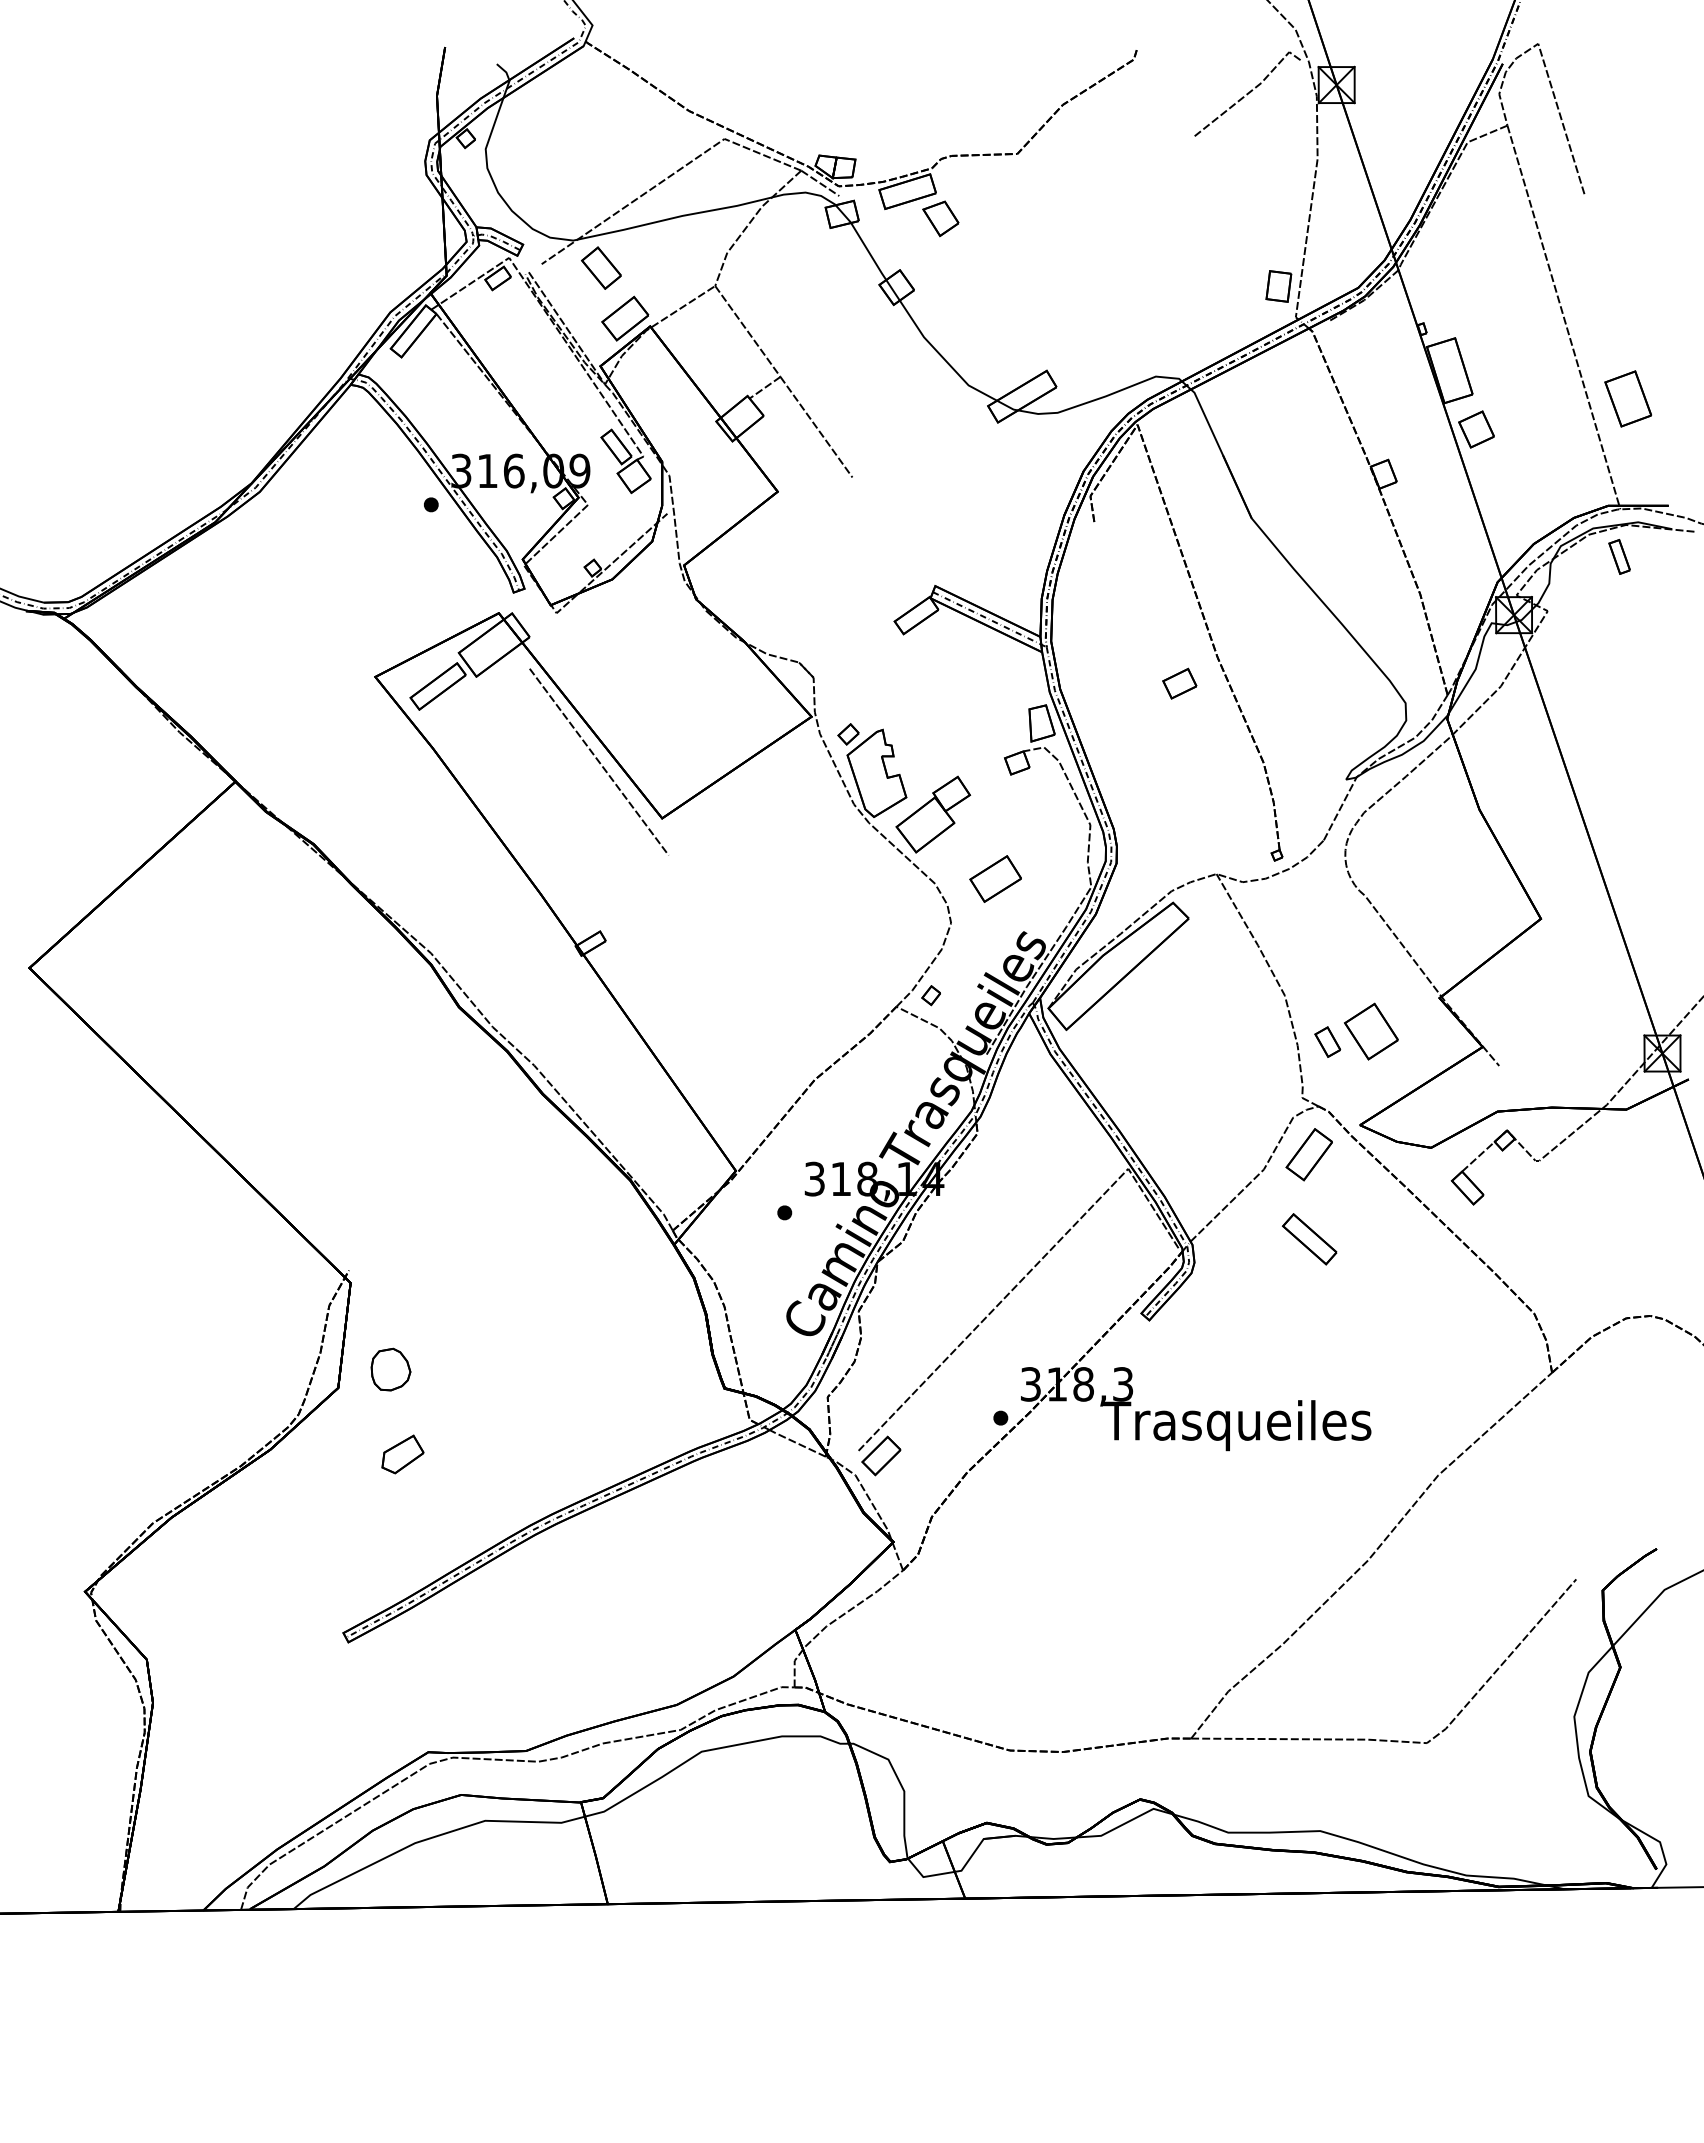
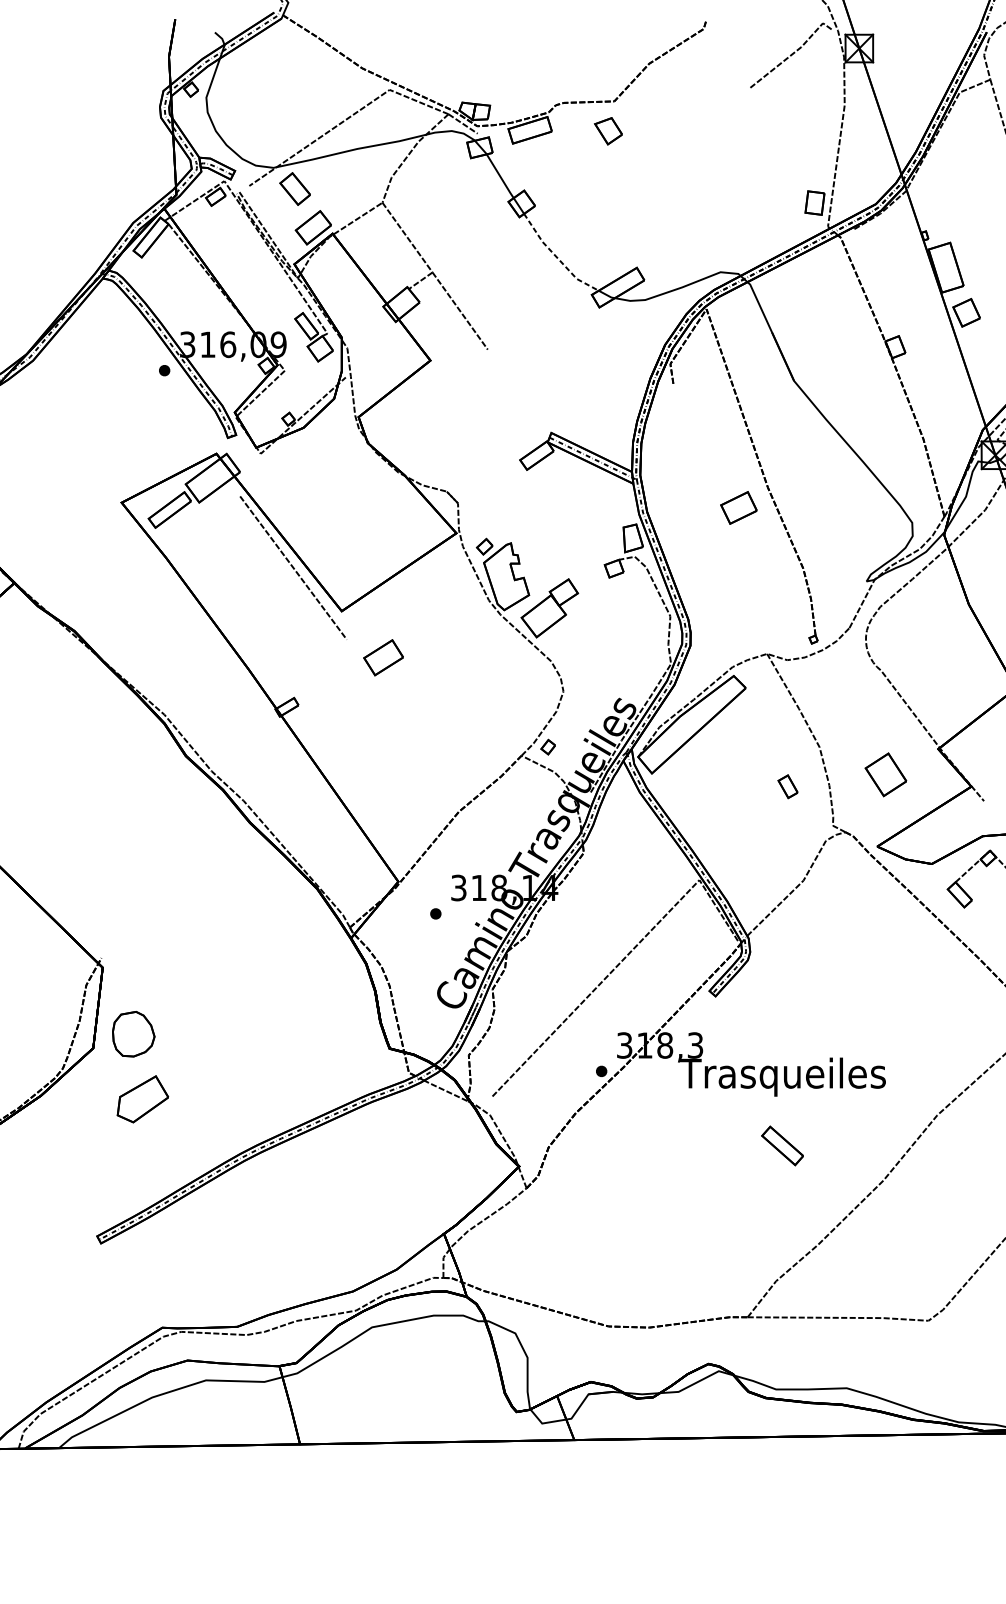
part: (940, 218) -> (608, 130), moved
line: (942, 357) -> (556, 257), solid -> dashed
part: (1179, 683) -> (738, 507), size x1.4
part: (995, 878) -> (383, 657), moved
part: (1327, 1041) -> (787, 786), moved
part: (1308, 1154) -> (837, 869), removed
part: (1309, 1239) -> (782, 1146), moved
part: (390, 1369) -> (133, 1034), size x1.4
part: (402, 1454) -> (142, 1099), size x1.6
part: (881, 1455) -> (510, 1100), removed

